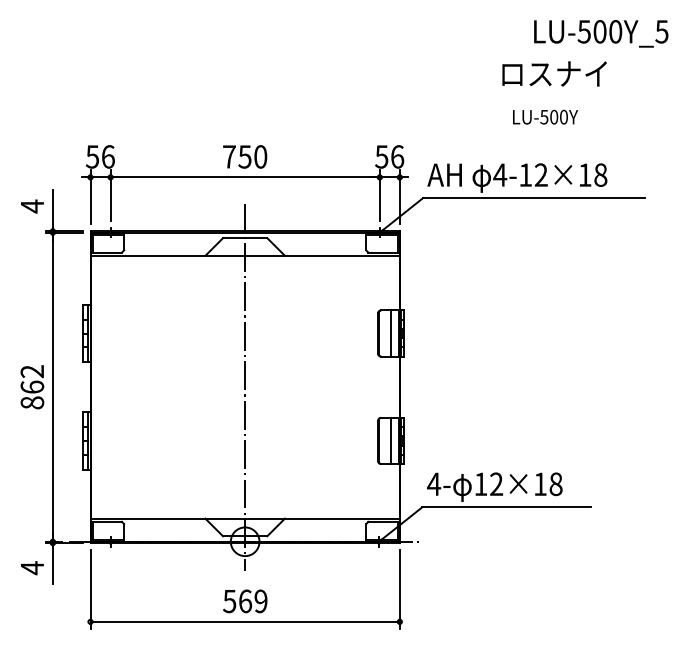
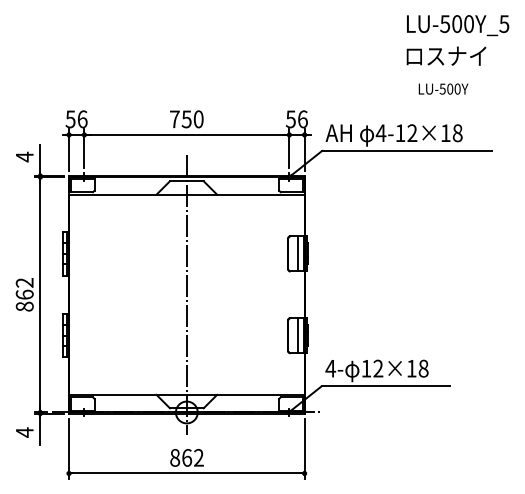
text: (554, 73) -> (446, 55), moved
text: (545, 116) -> (443, 88), moved
text: (244, 600) -> (186, 457), 569 -> 862

